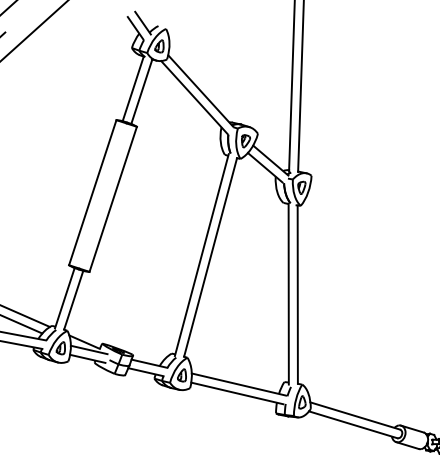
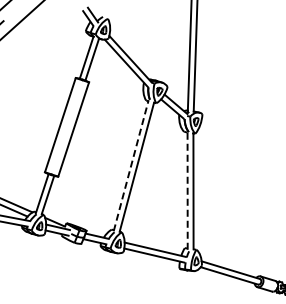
line: (202, 254) -> (131, 165), solid -> dashed
line: (288, 294) -> (187, 191), solid -> dashed

